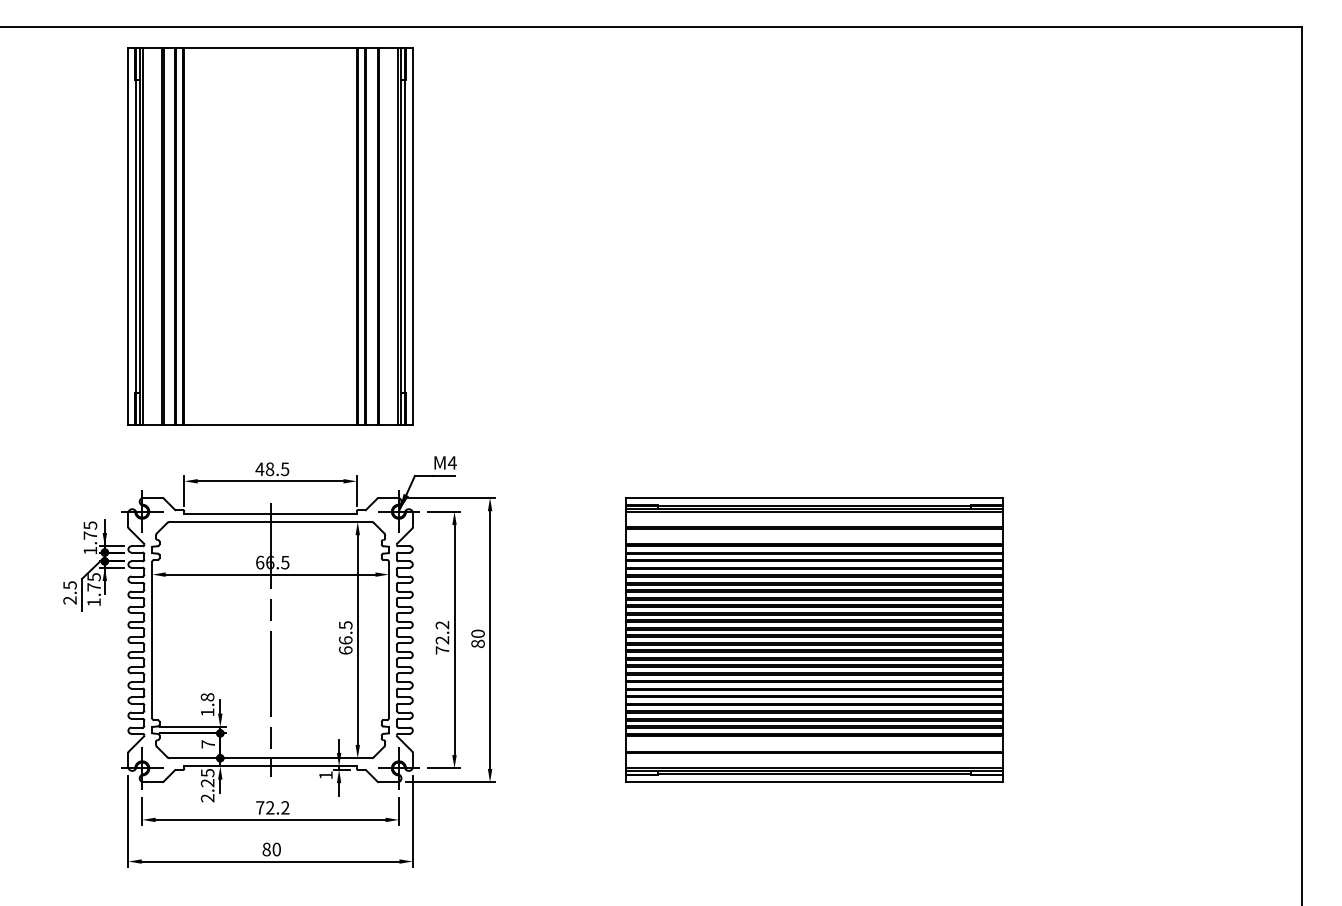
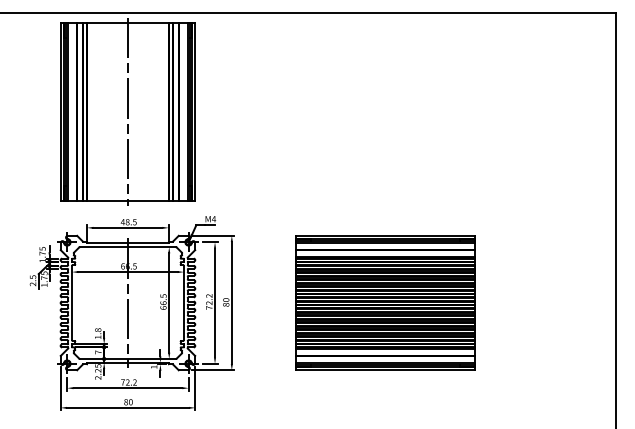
line: (269, 235) -> (127, 111), added

